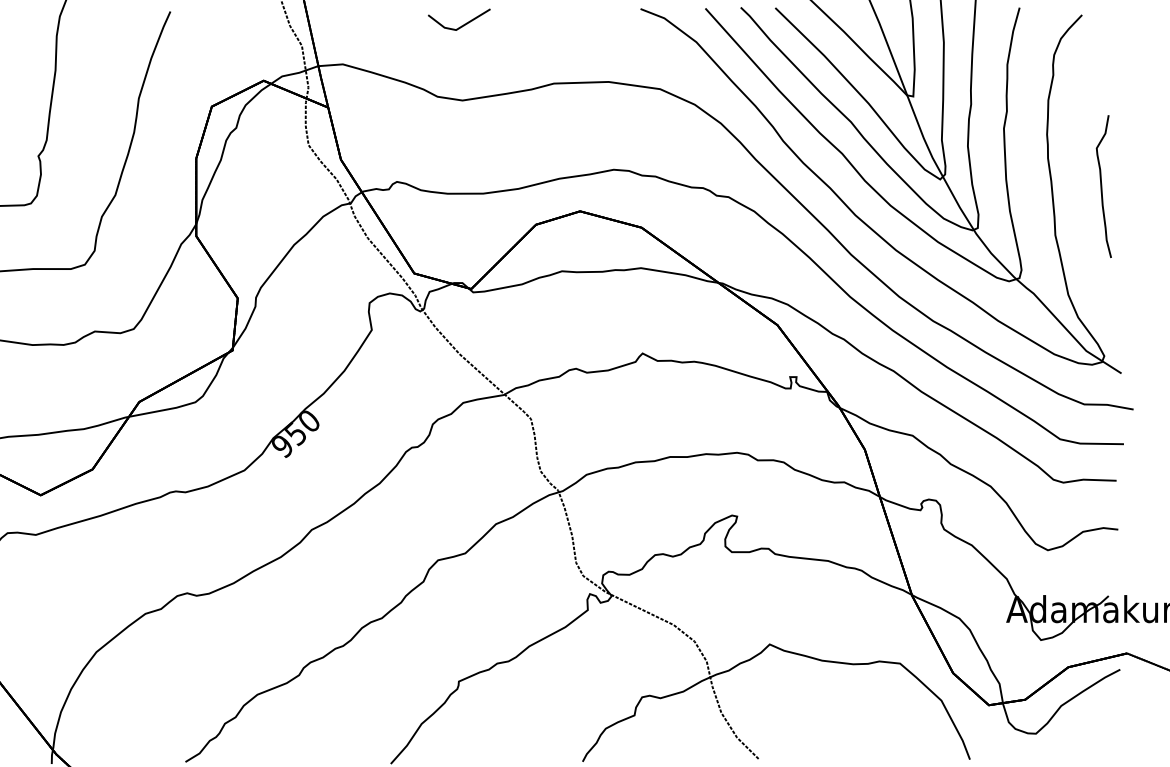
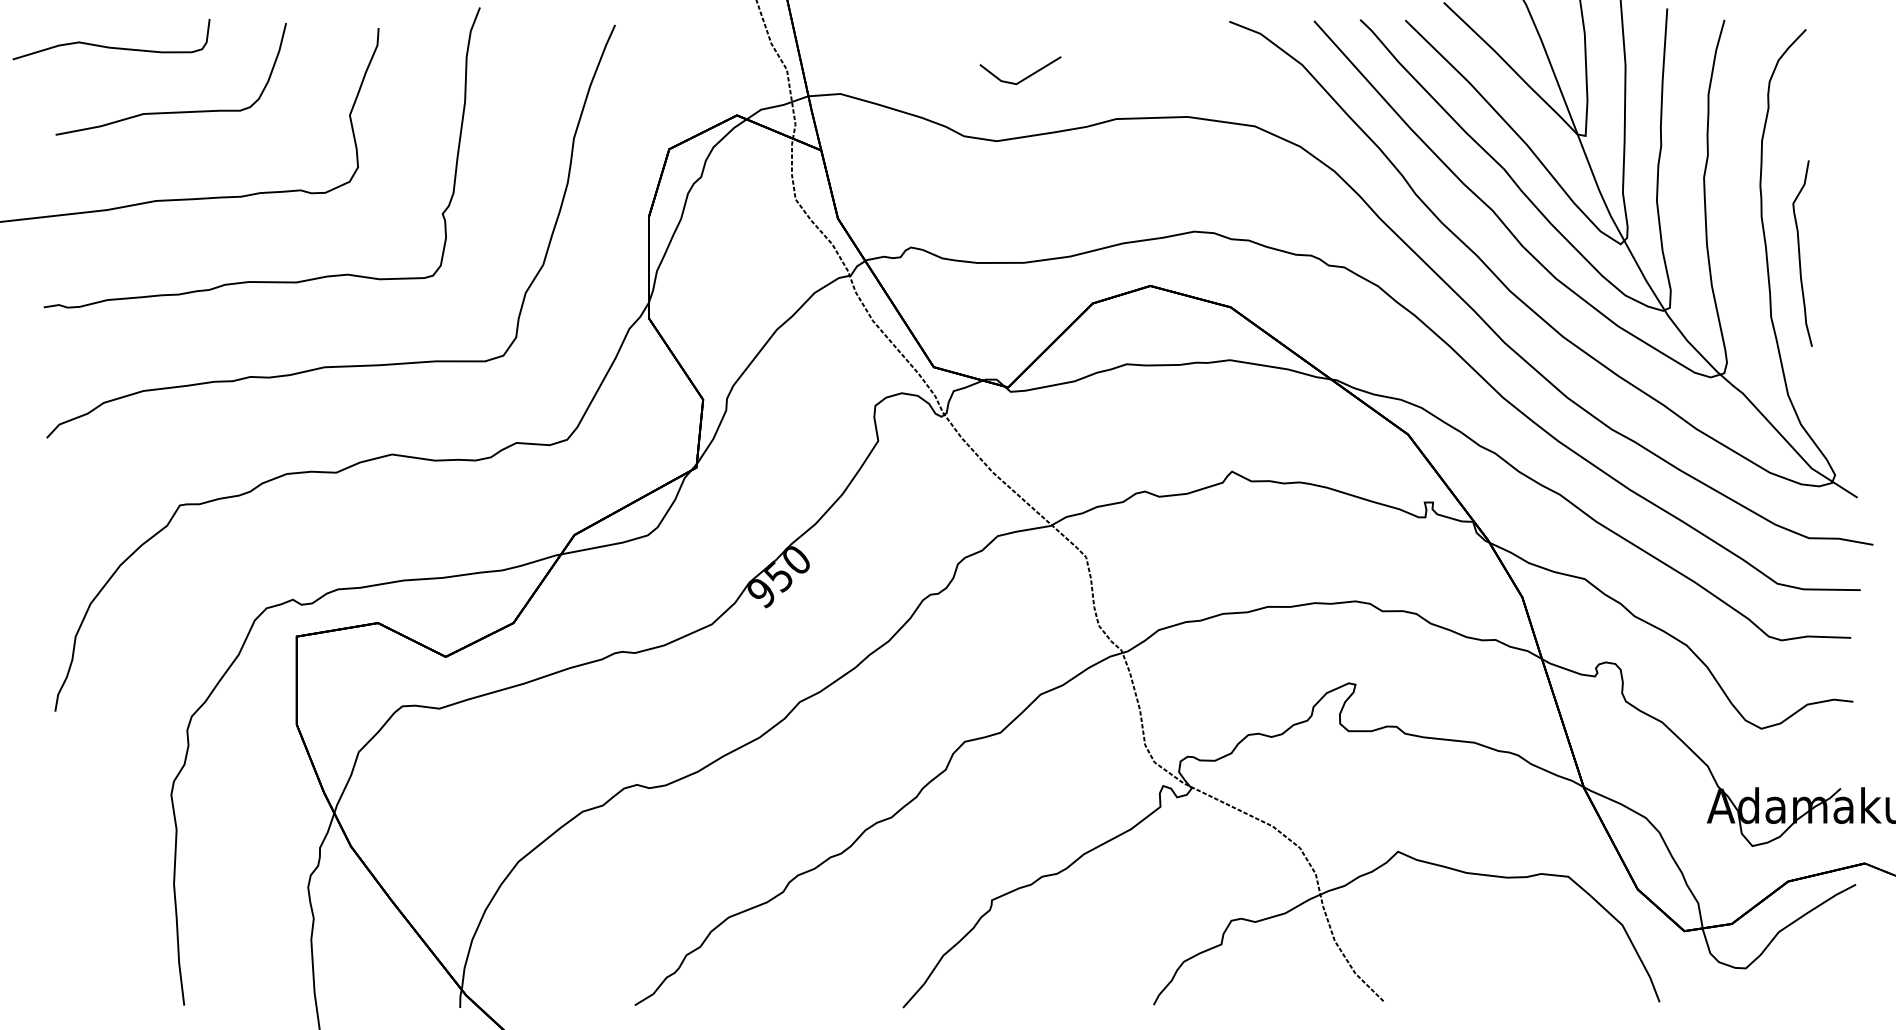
line: (461, 25) -> (1023, 78), moved
curve: (1102, 186) -> (1800, 253), moved

